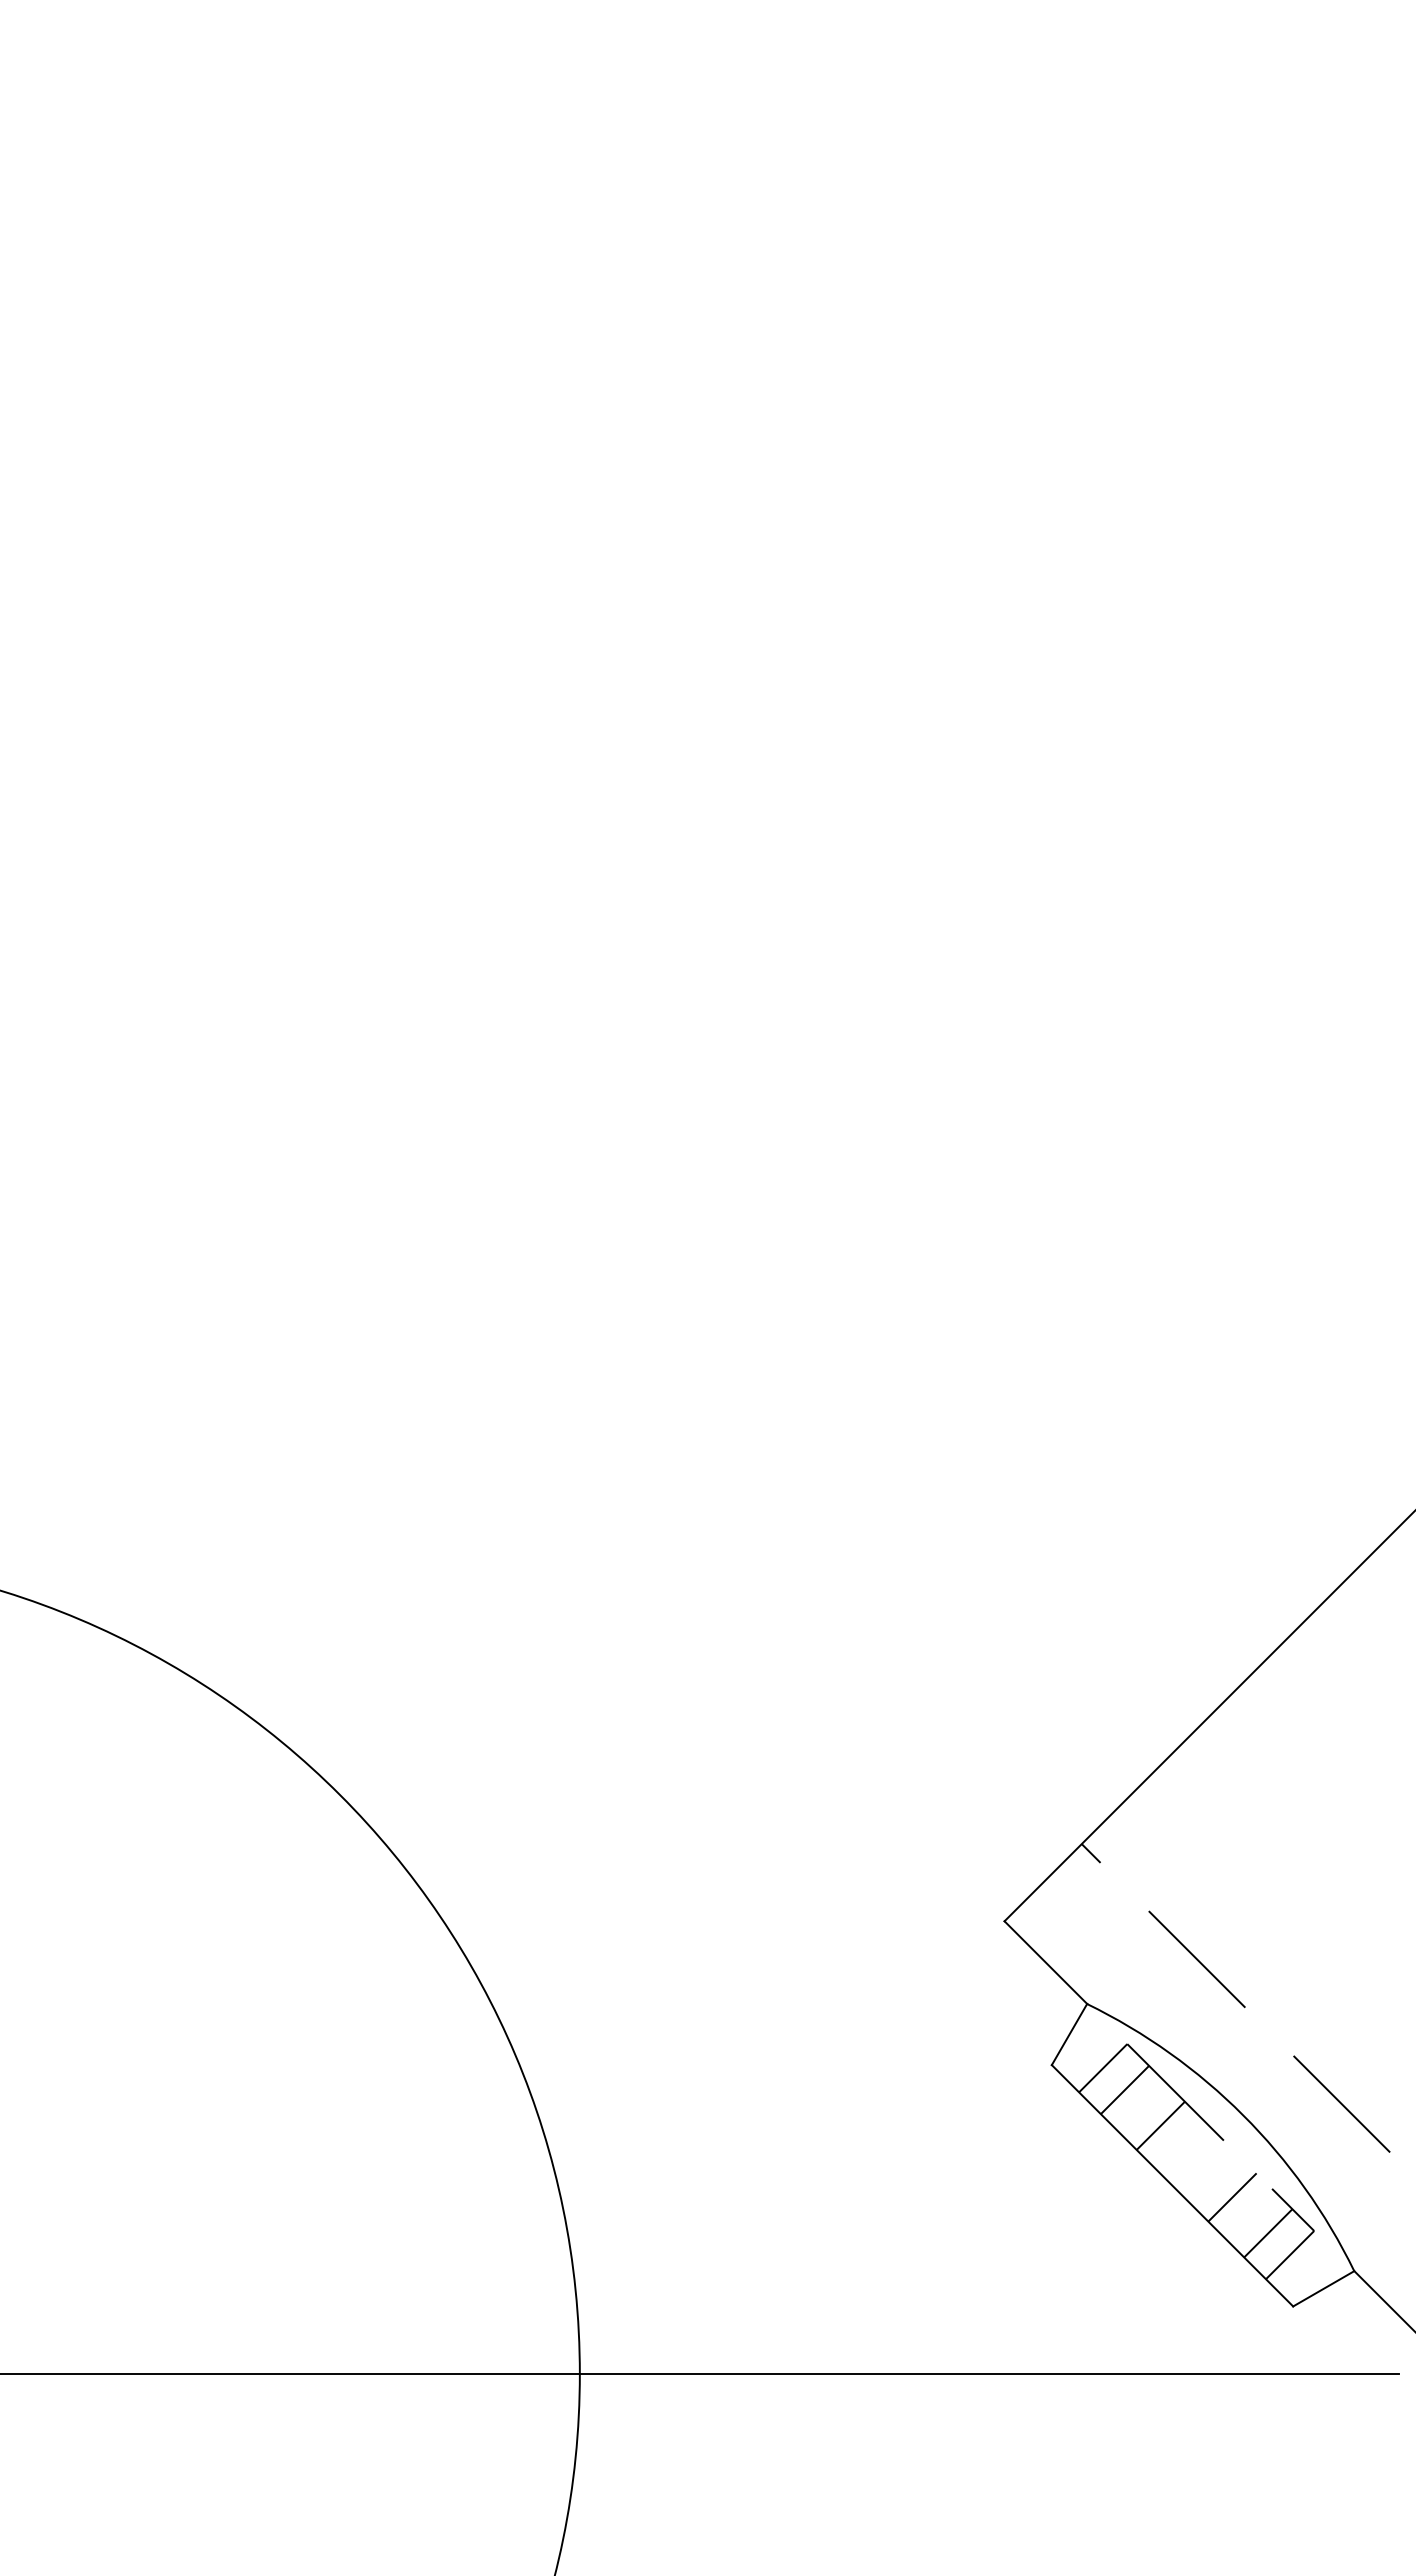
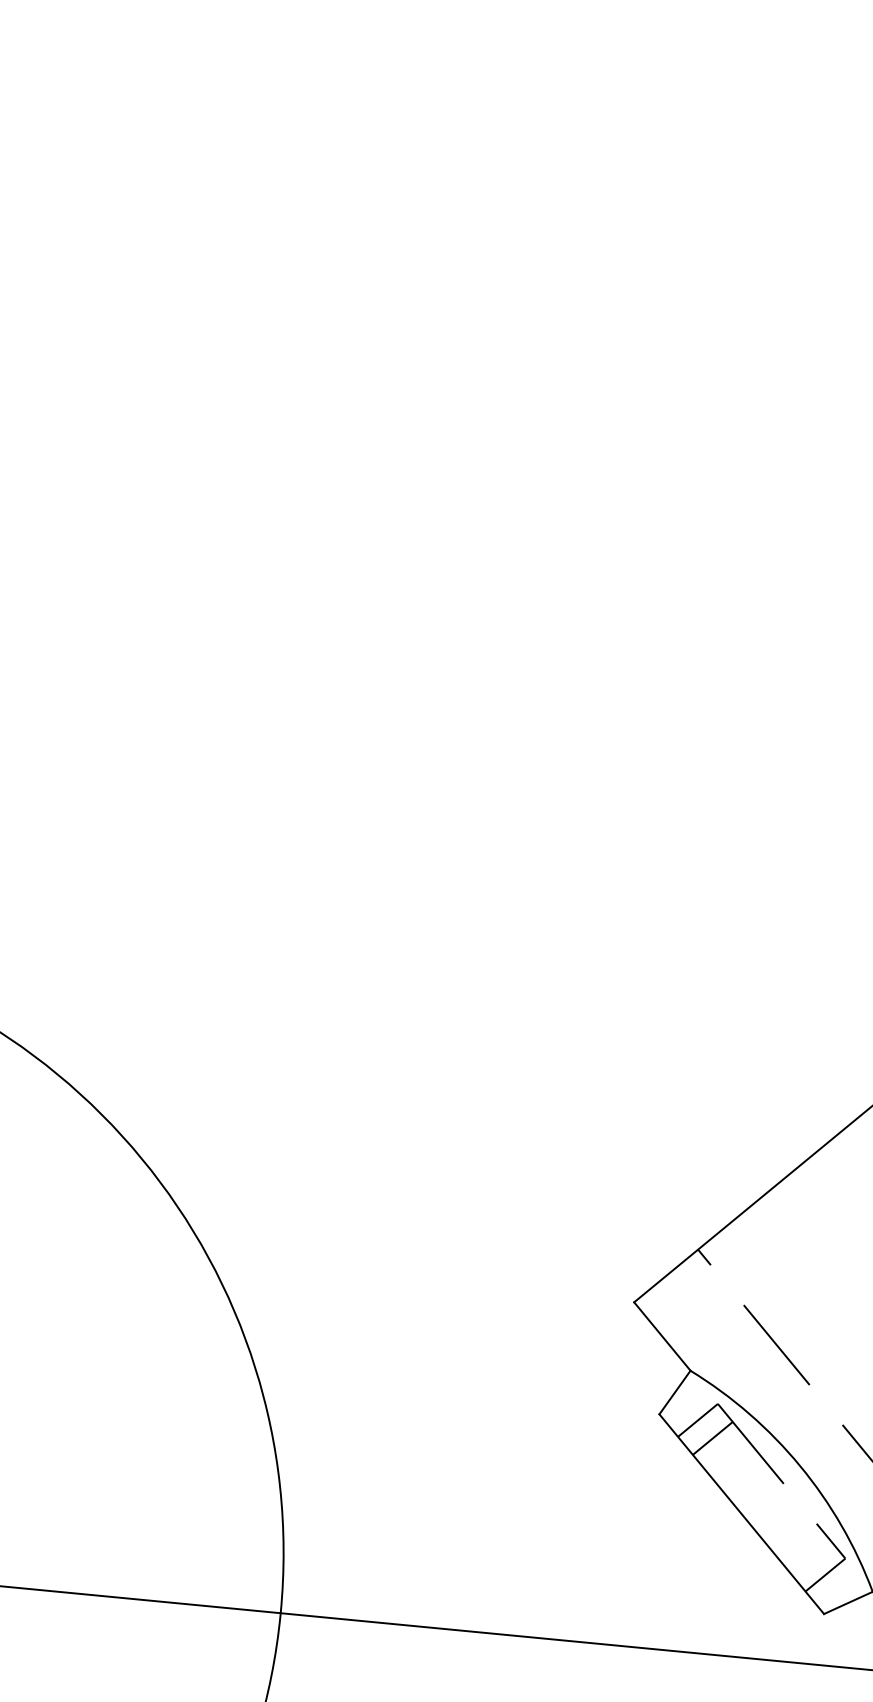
line: (1160, 2125) -> (737, 1467), removed
line: (1232, 2197) -> (786, 1527), removed
line: (1268, 2233) -> (810, 1557), removed

